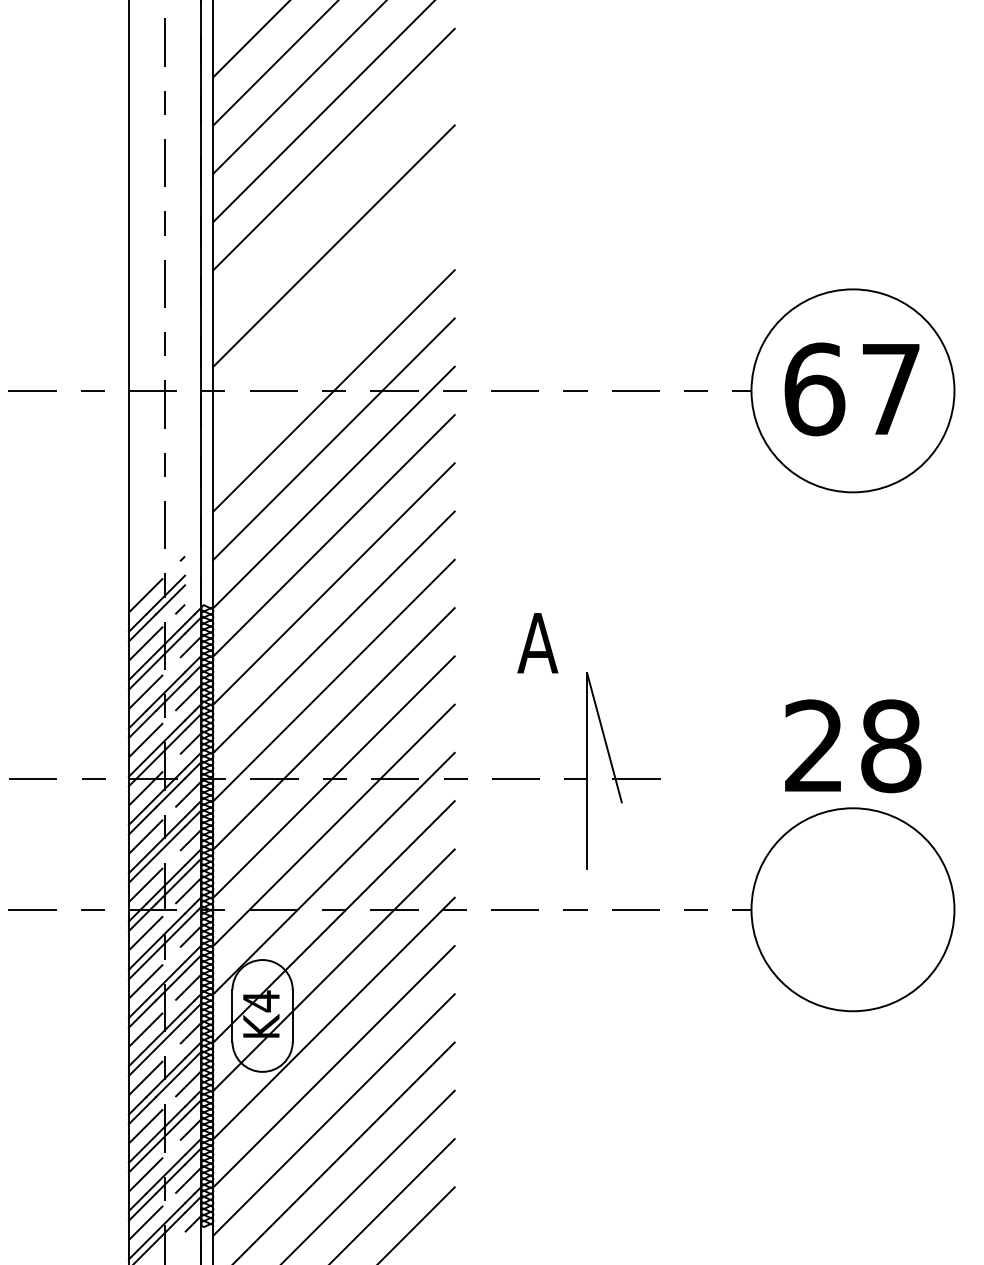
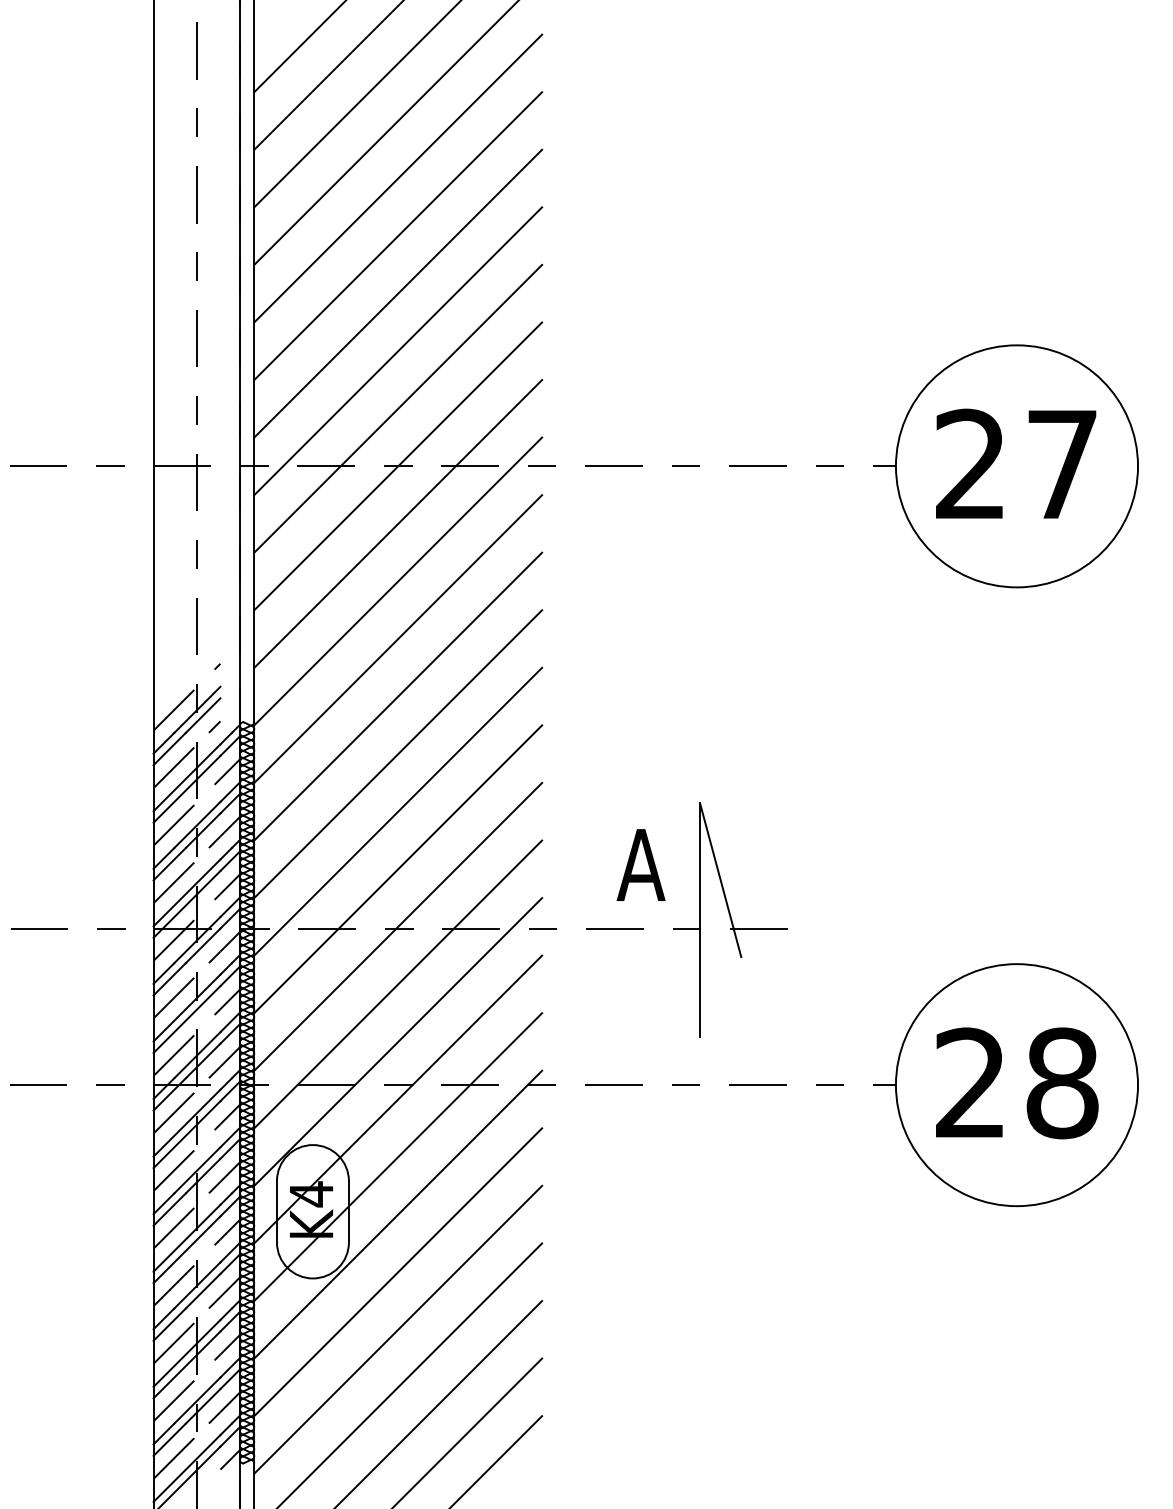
line: (333, 197) -> (397, 235), added
line: (333, 294) -> (397, 351), added
line: (333, 342) -> (397, 408), added
text: (814, 389) -> (971, 464), 67 -> 27
text: (537, 643) -> (640, 865), moved
text: (853, 746) -> (1017, 1083), moved

